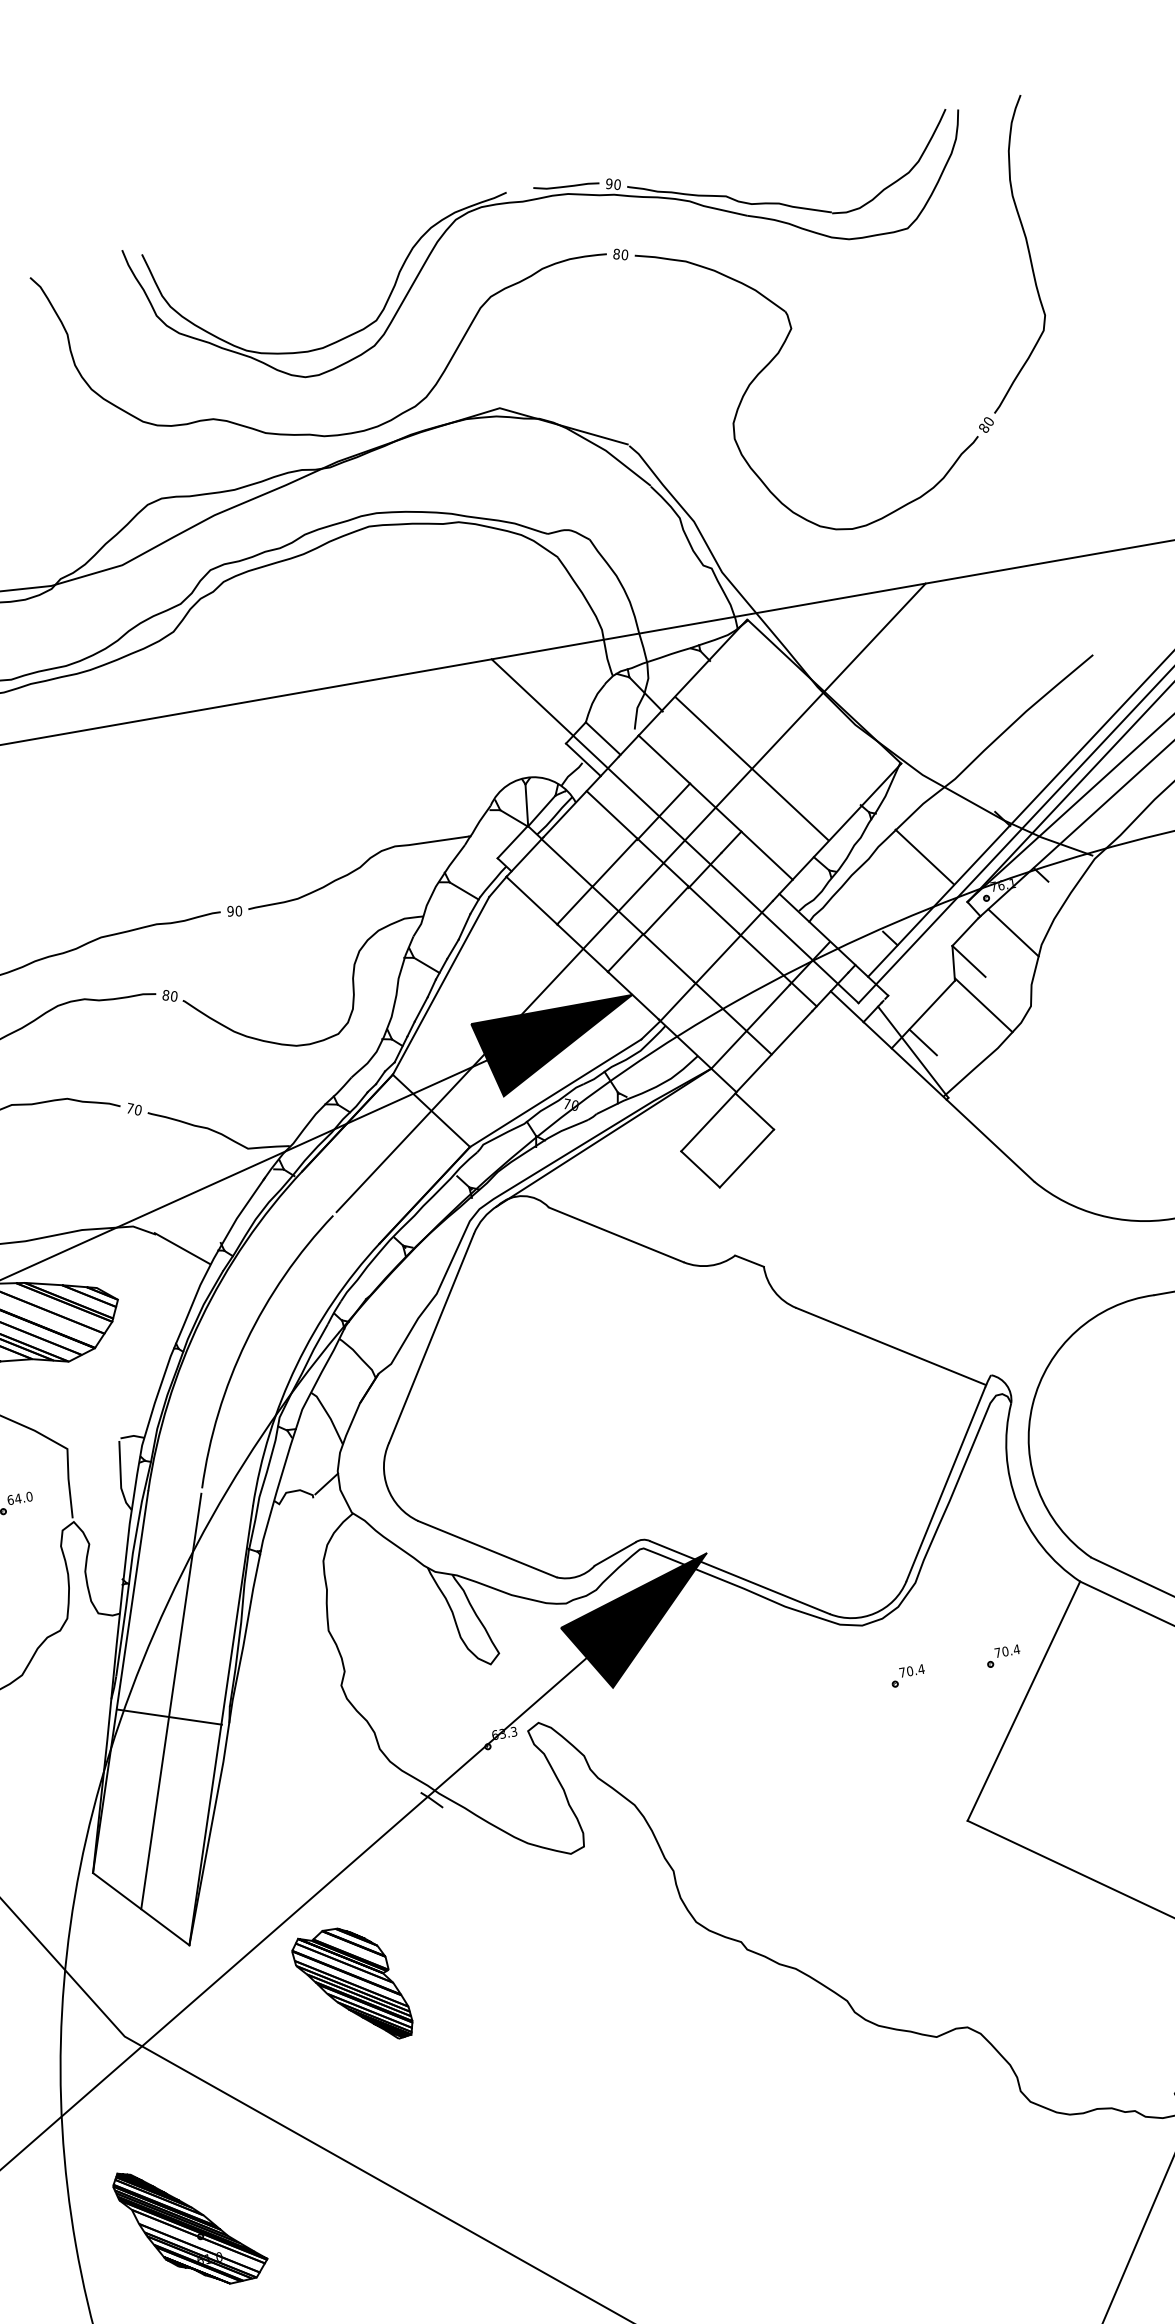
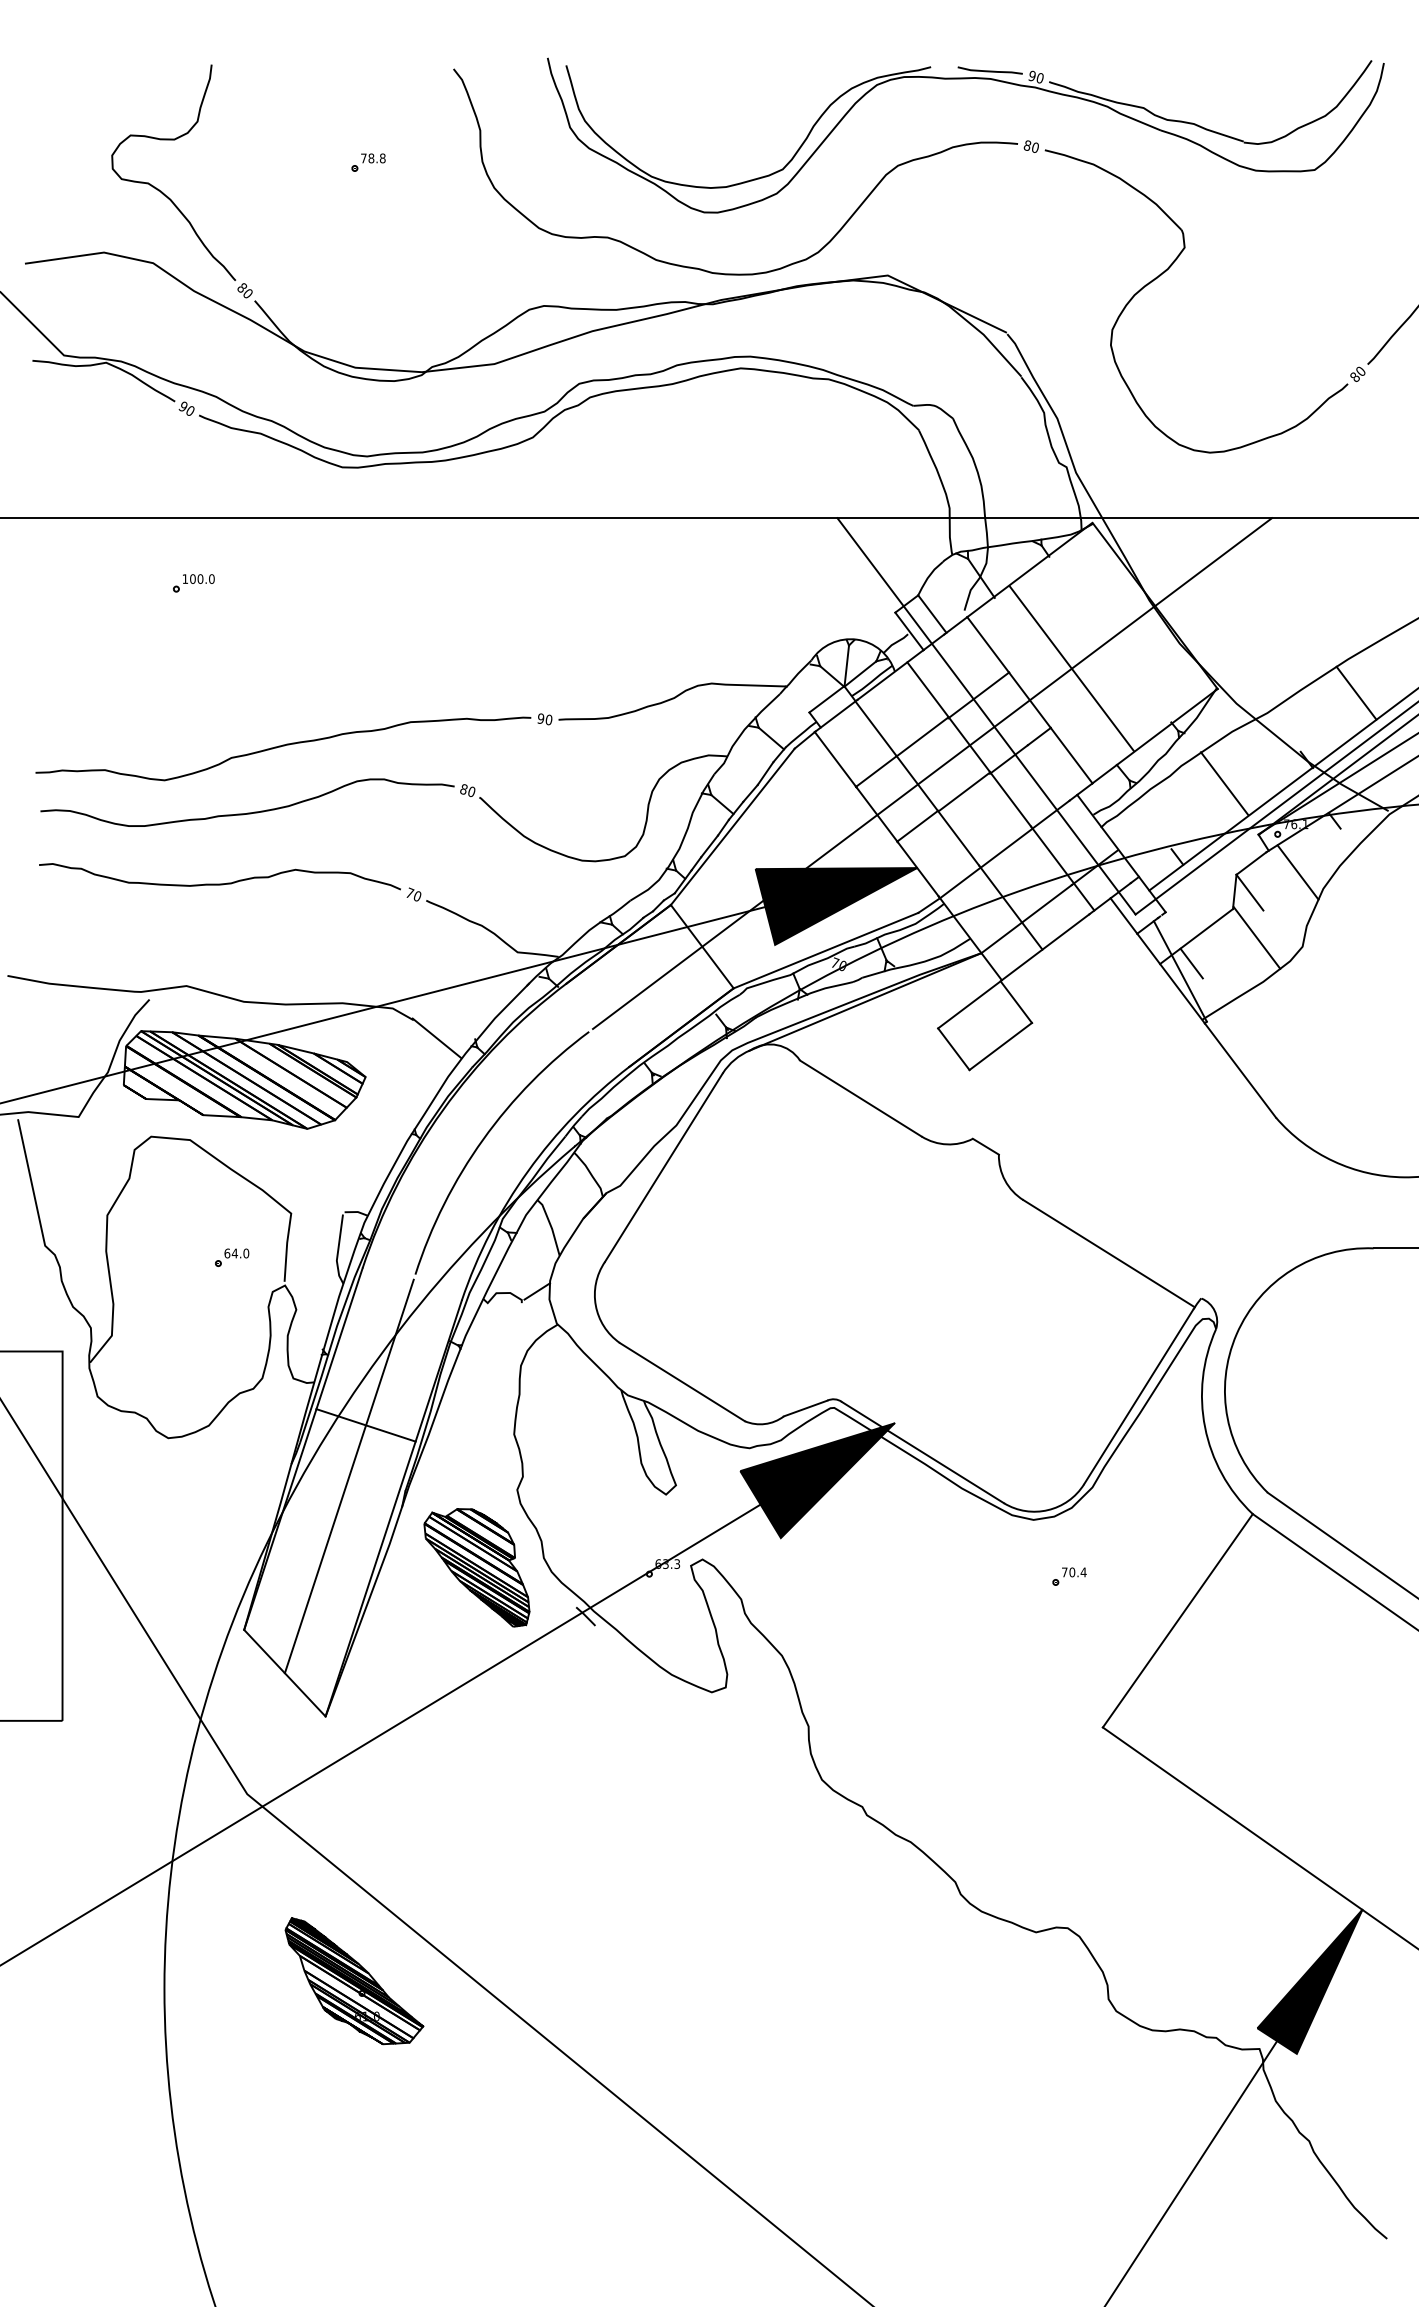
line: (1040, 742) -> (1356, 692), added
part: (1003, 1656) -> (1165, 1573), removed
line: (169, 1717) -> (365, 1425), moved
part: (351, 1985) -> (476, 1567), moved
part: (190, 2226) -> (354, 1981), moved

